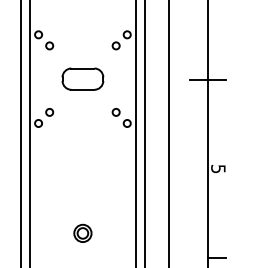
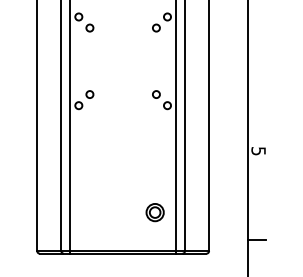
part: (82, 78) -> (122, 60), removed
line: (207, 80) -> (247, 62), removed
part: (82, 233) -> (154, 212), moved

